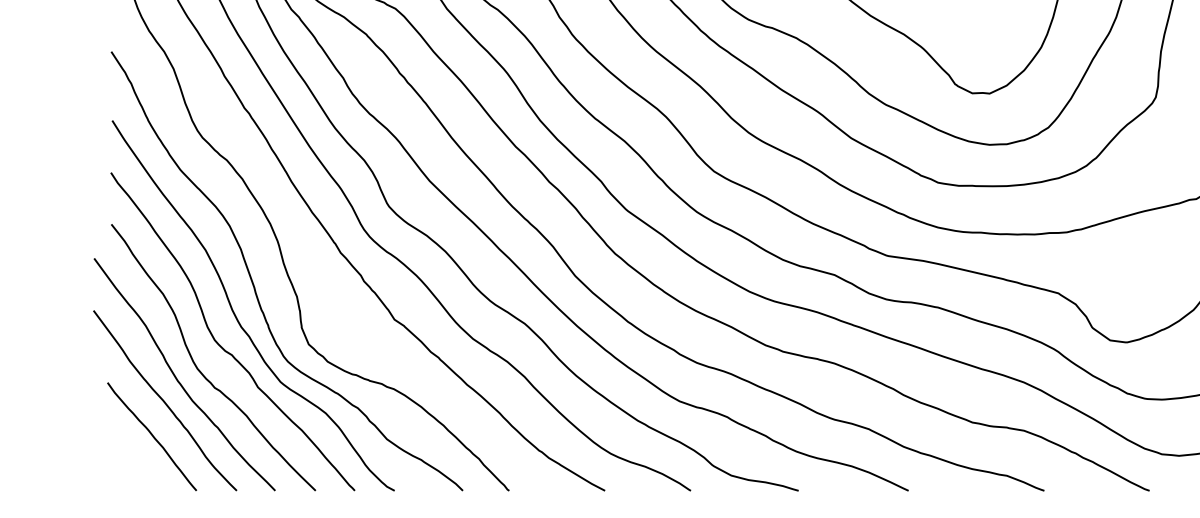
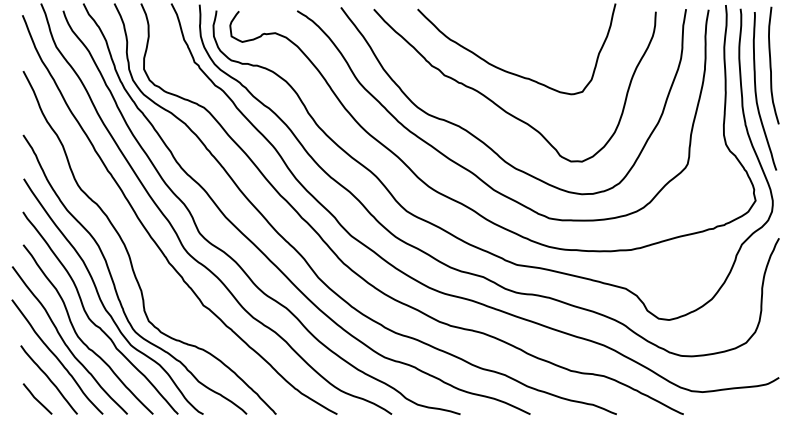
line: (132, 465) -> (36, 398), added

